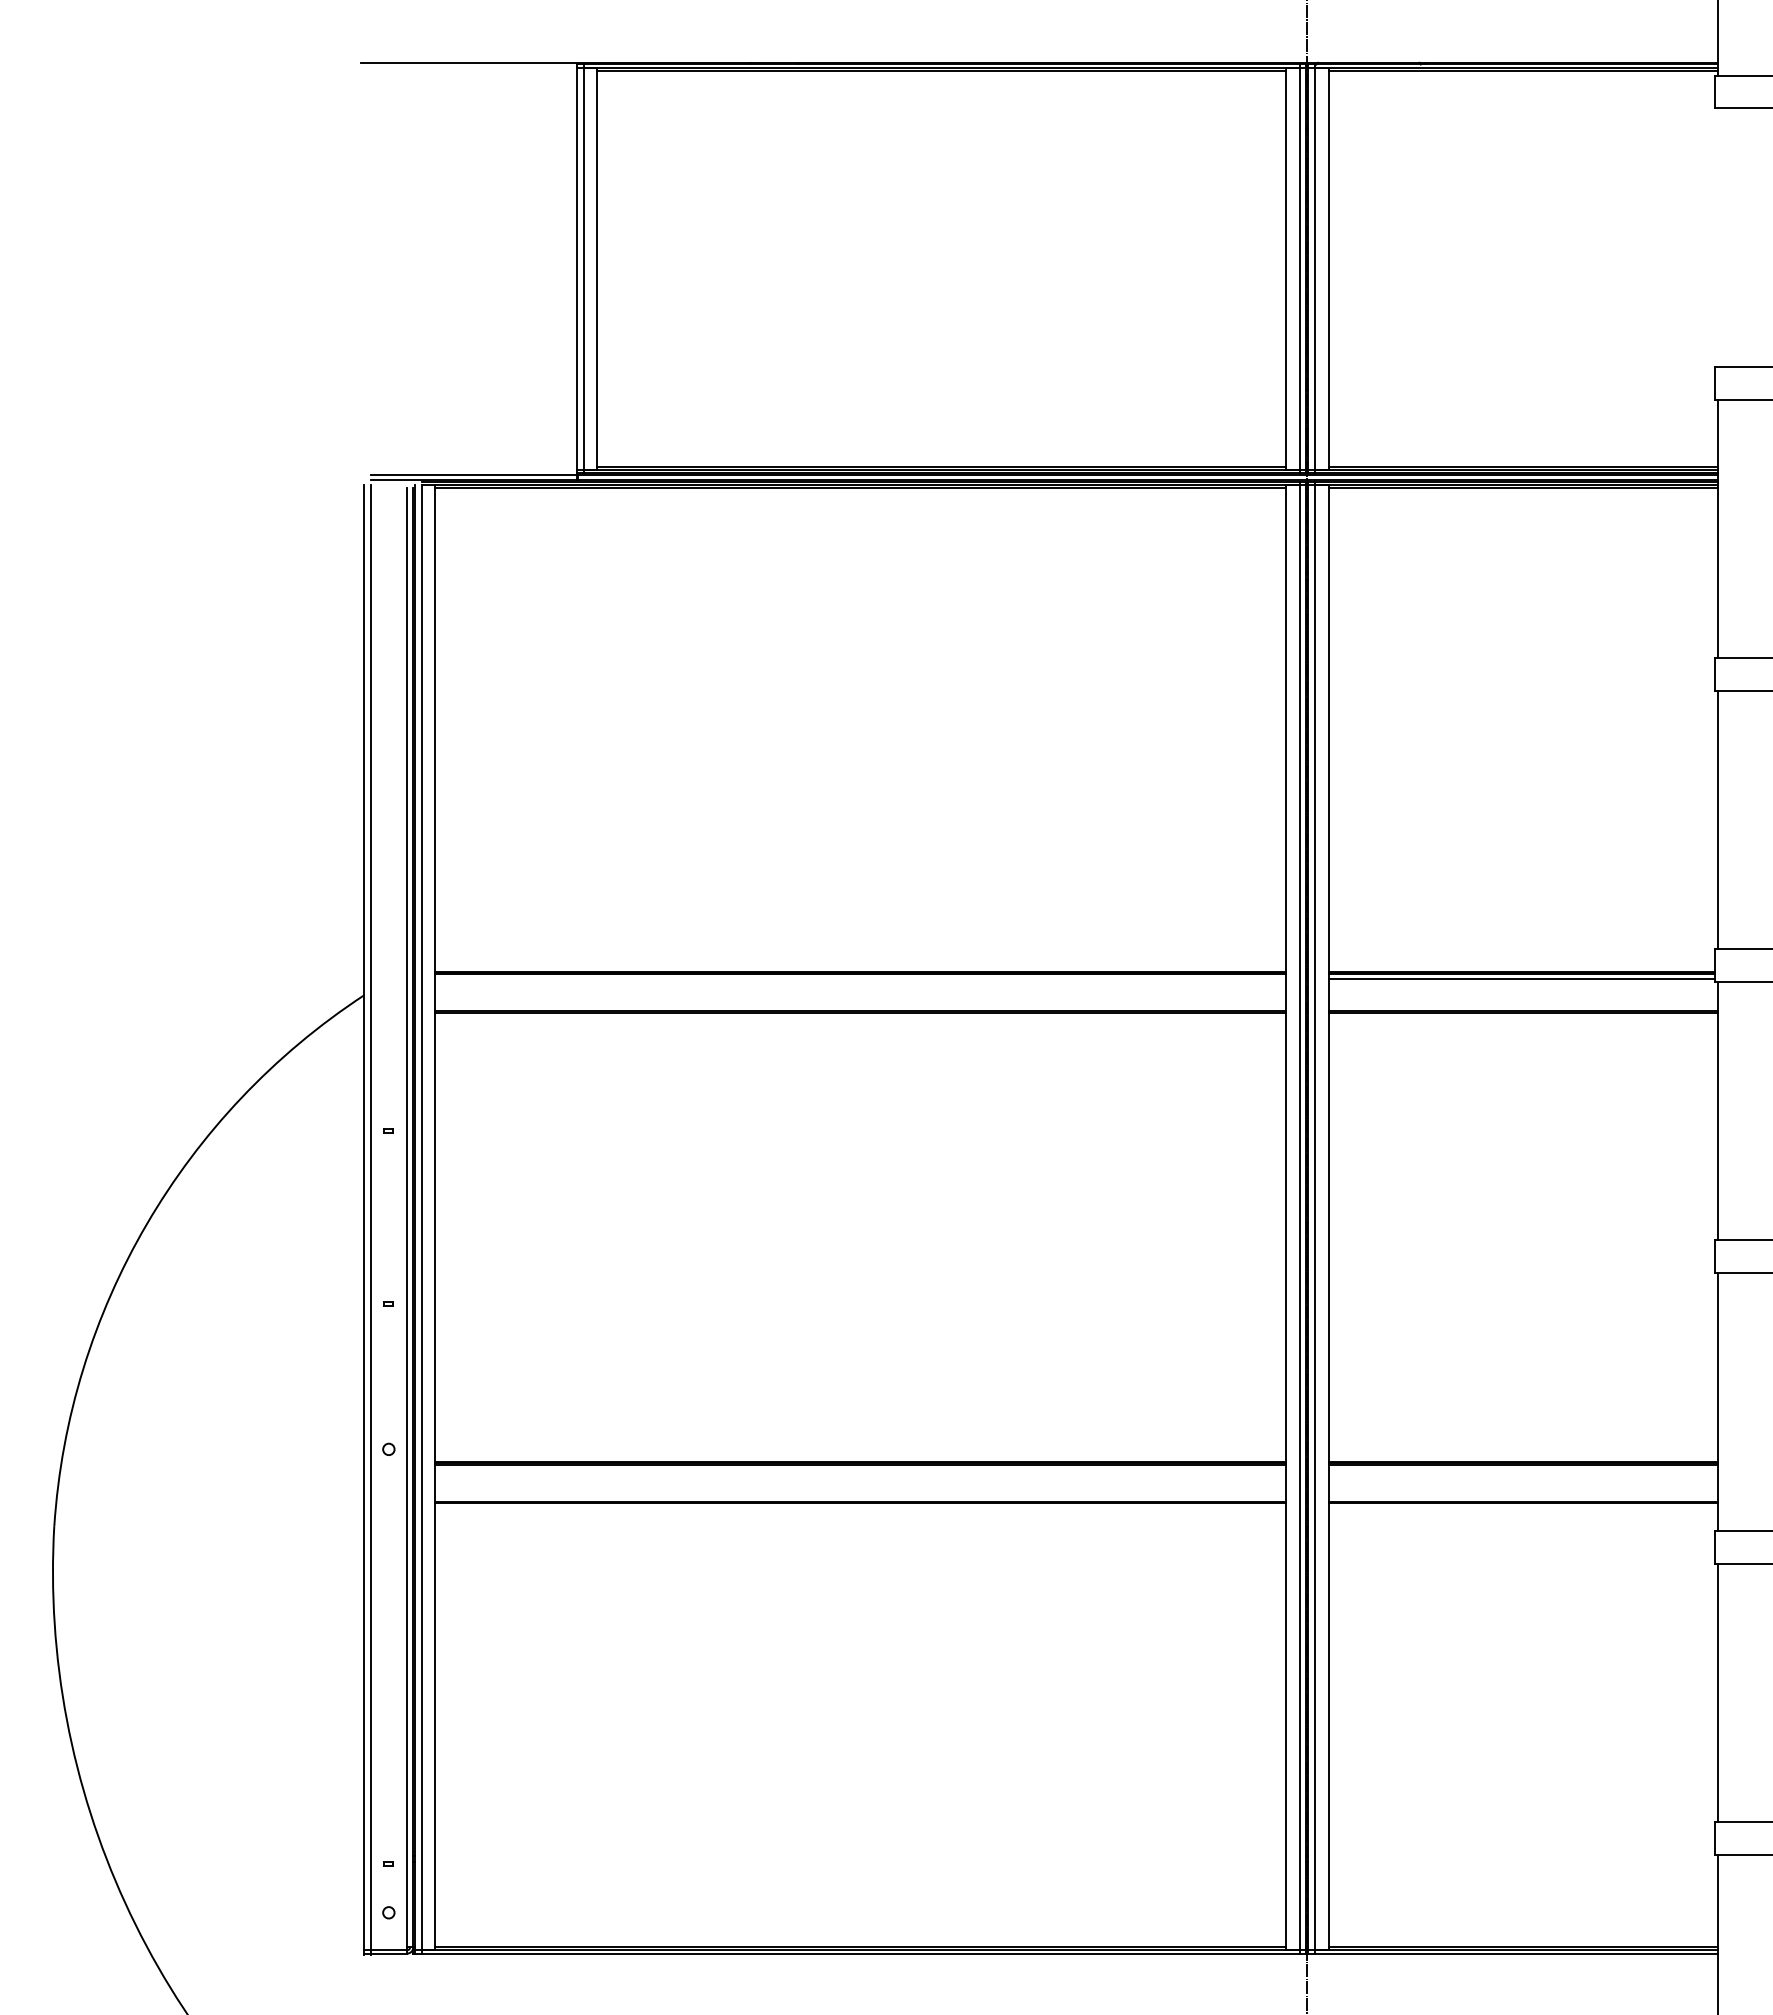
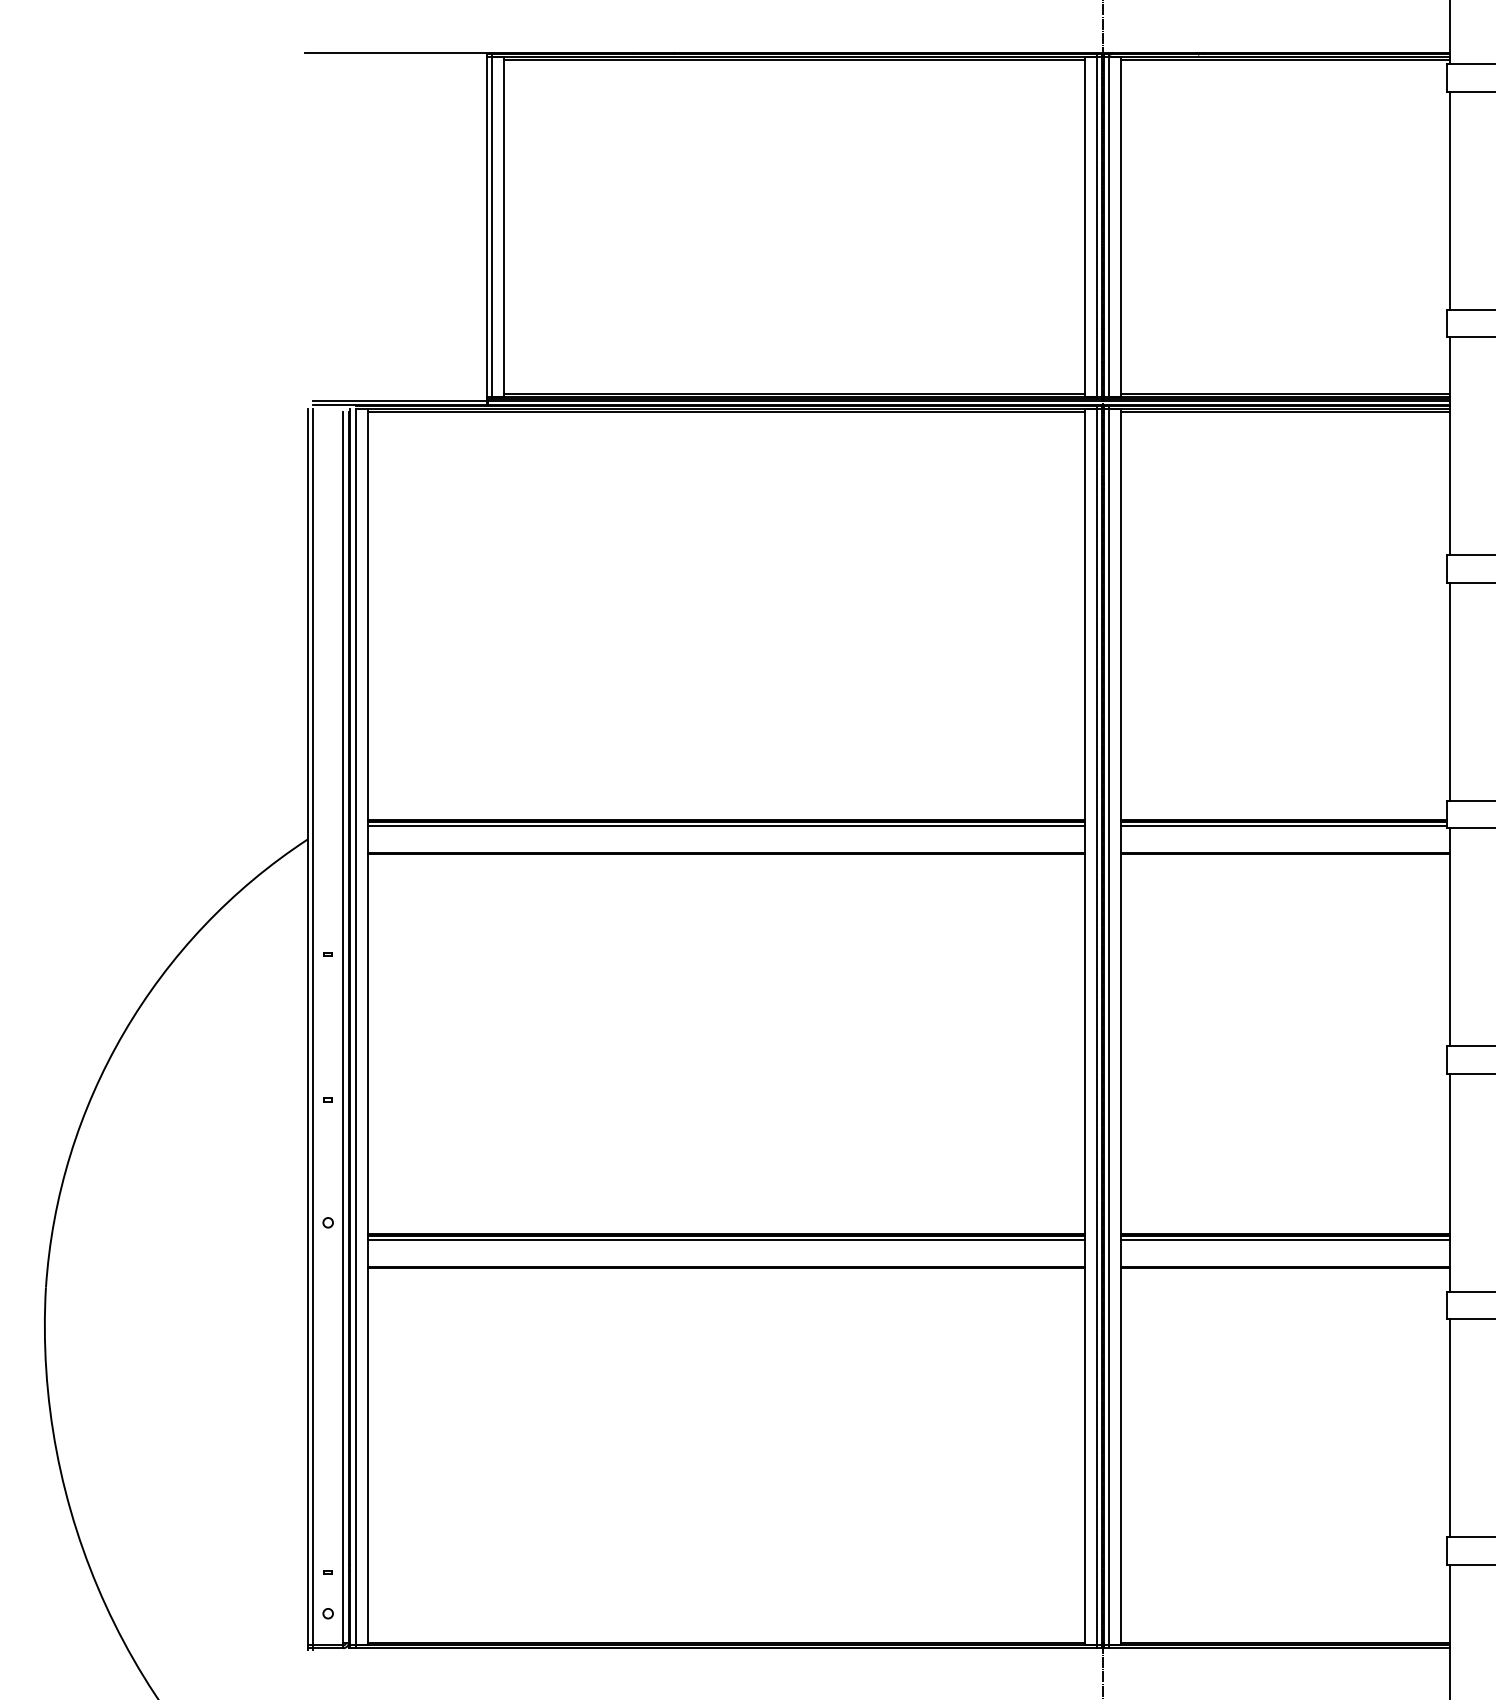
line: (1718, 237) -> (1449, 200), added
line: (860, 978) -> (726, 825), added
line: (860, 1469) -> (726, 1239), added
line: (1523, 1469) -> (1285, 1239), added

